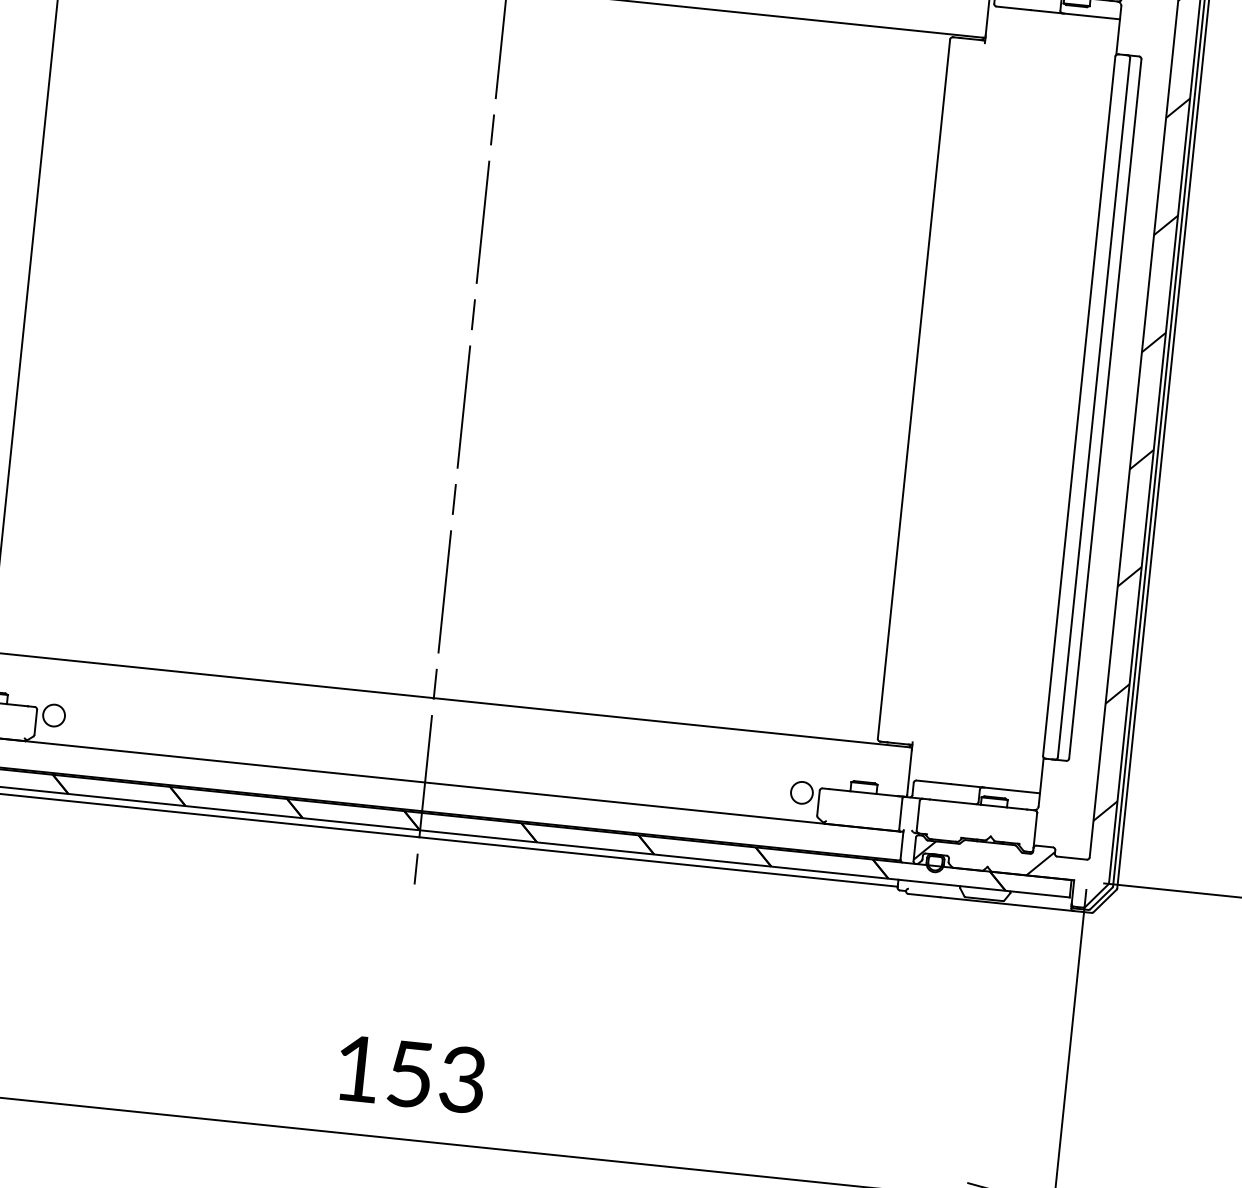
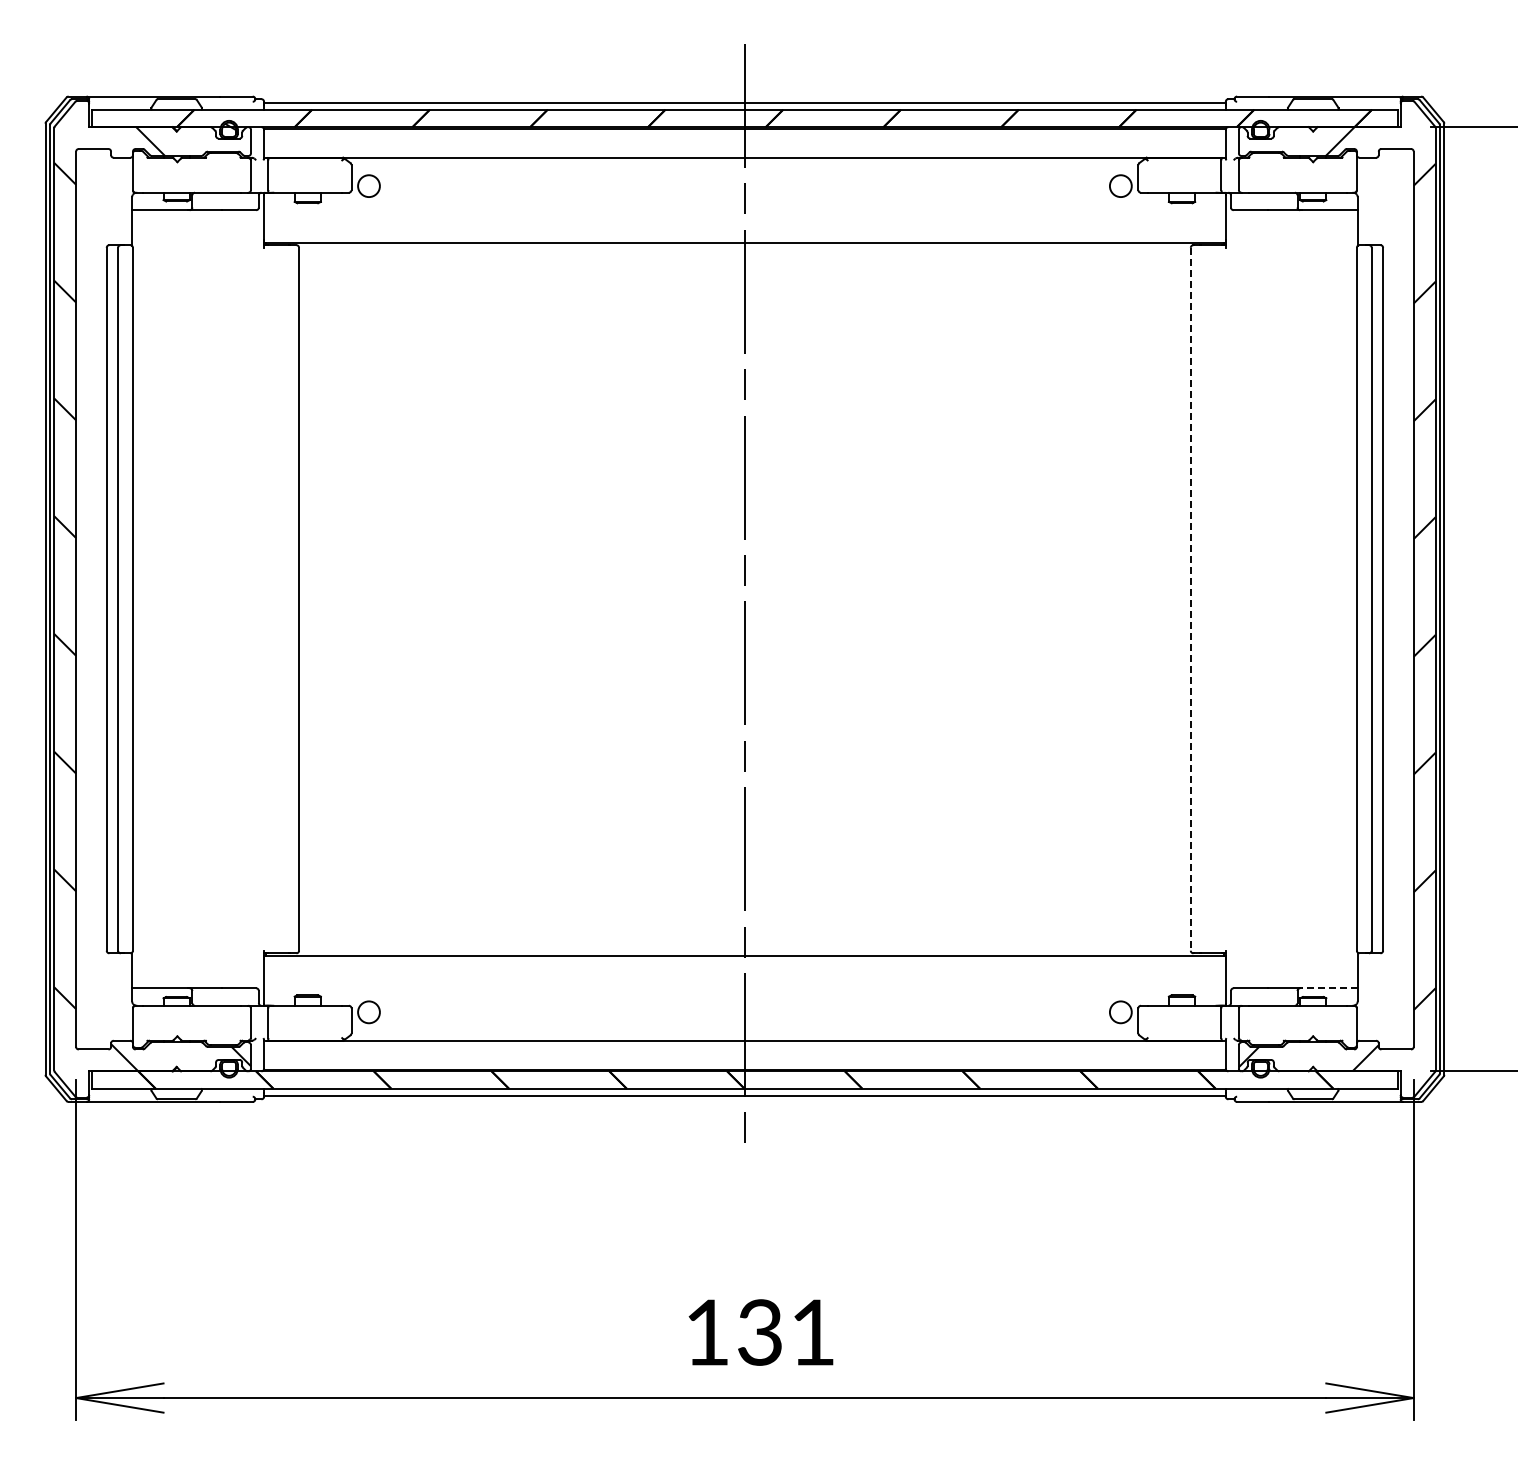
line: (913, 389) -> (1190, 599), solid -> dashed
line: (1011, 790) -> (1329, 988), solid -> dashed
text: (436, 1076) -> (786, 1332), 153 -> 131

